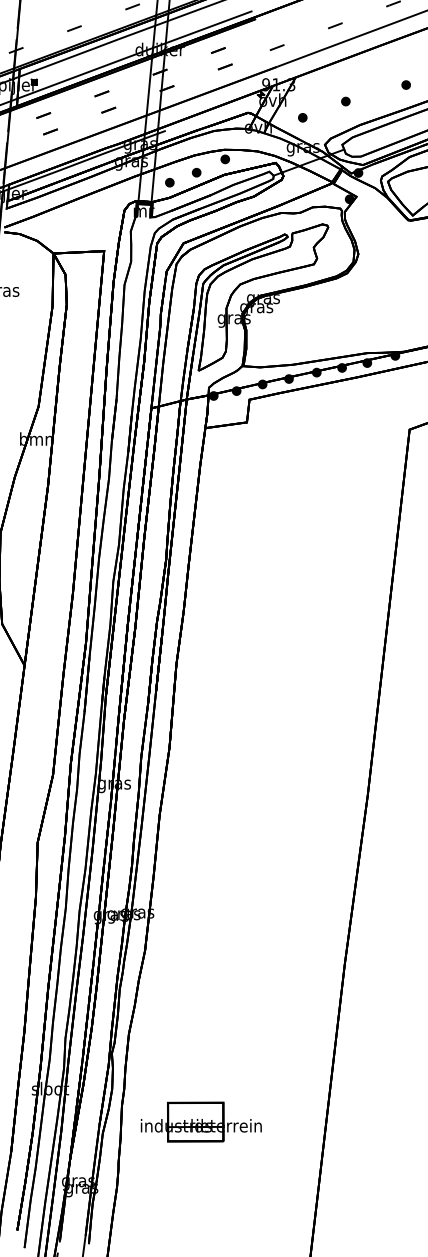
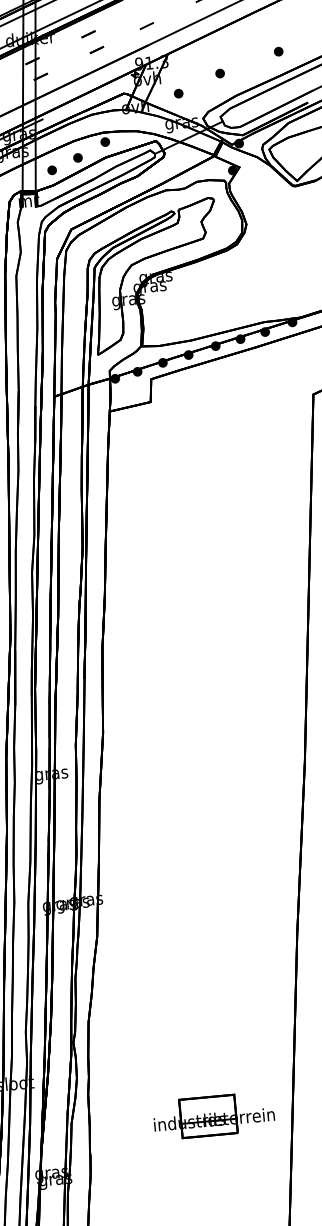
part: (200, 1121) -> (213, 1115), moved

